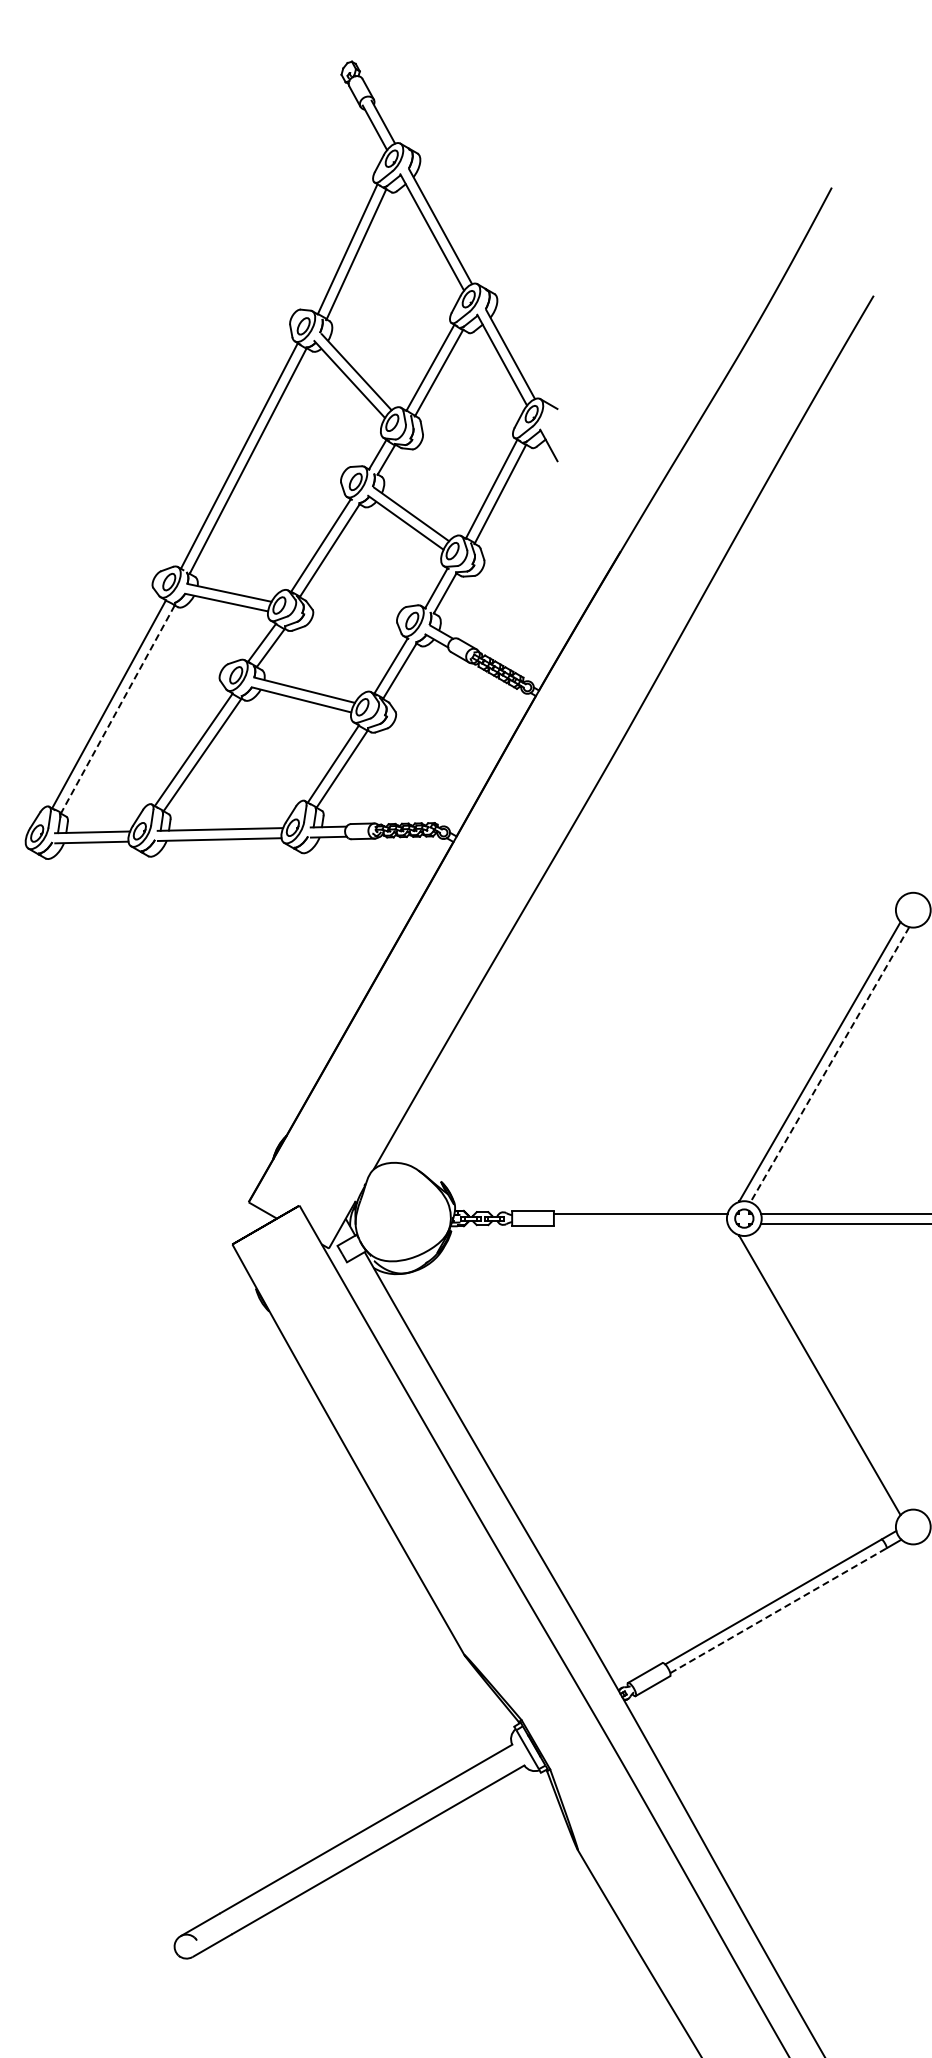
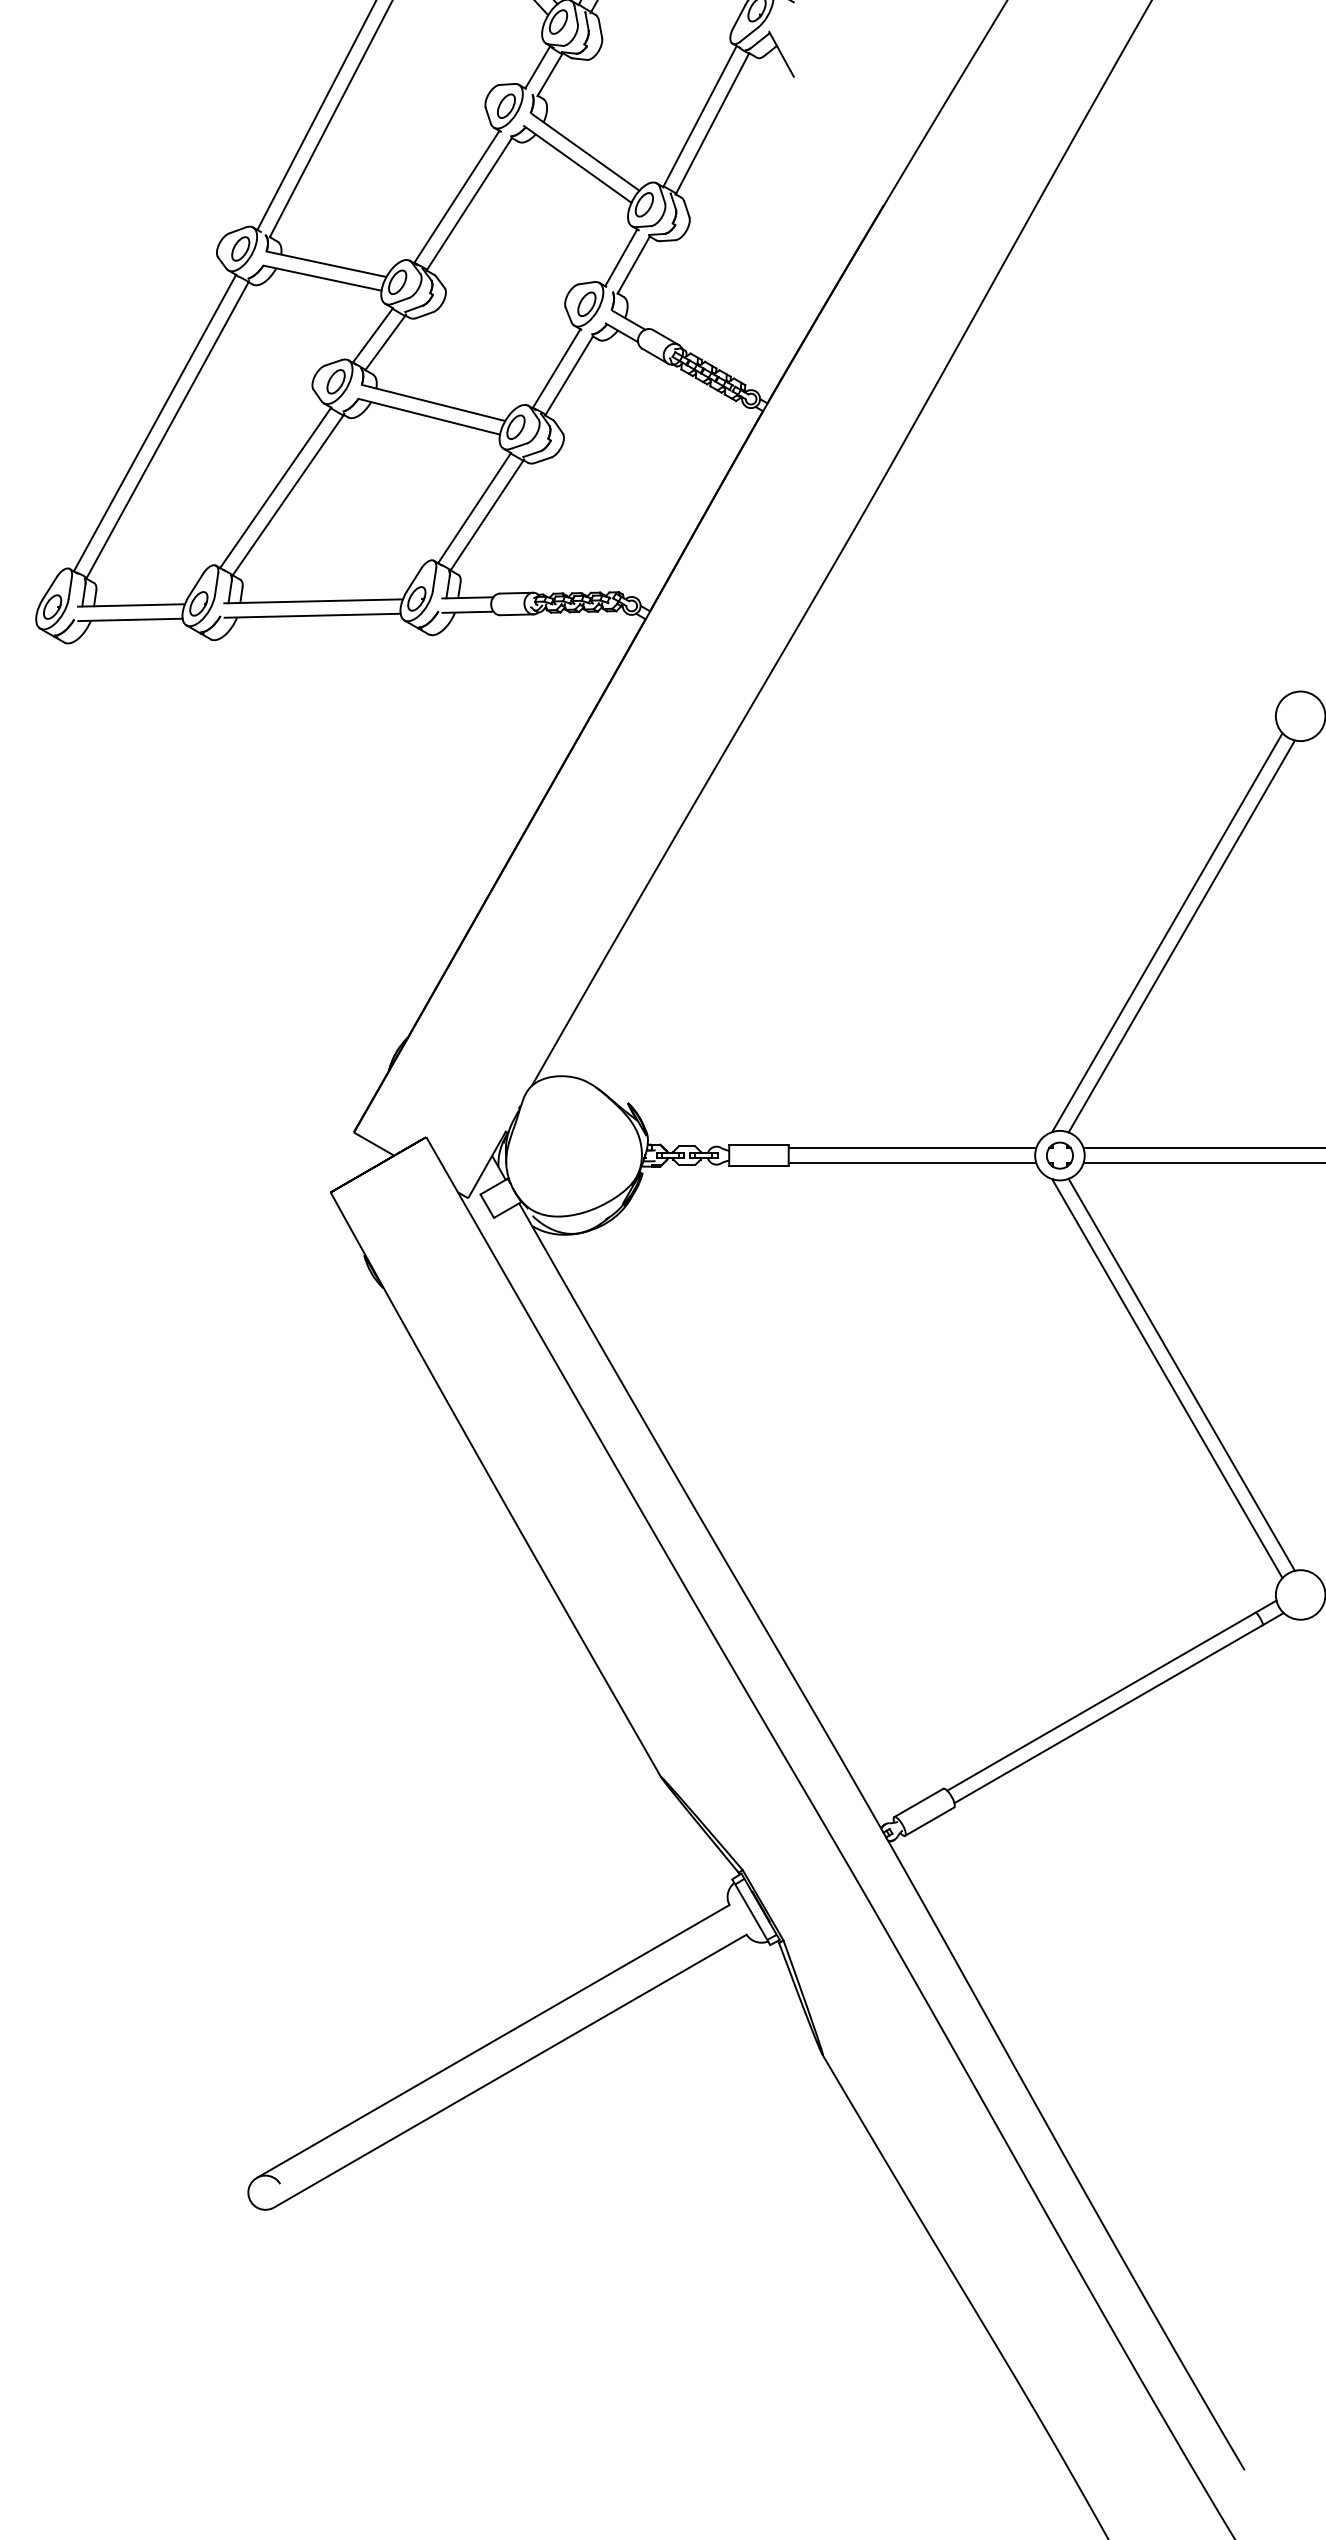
line: (117, 709) -> (167, 430), dashed -> solid
line: (829, 1064) -> (1181, 936), dashed -> solid
line: (640, 1223) -> (912, 1162), added
line: (829, 1372) -> (1181, 1374), added
line: (778, 1610) -> (1108, 1713), dashed -> solid

